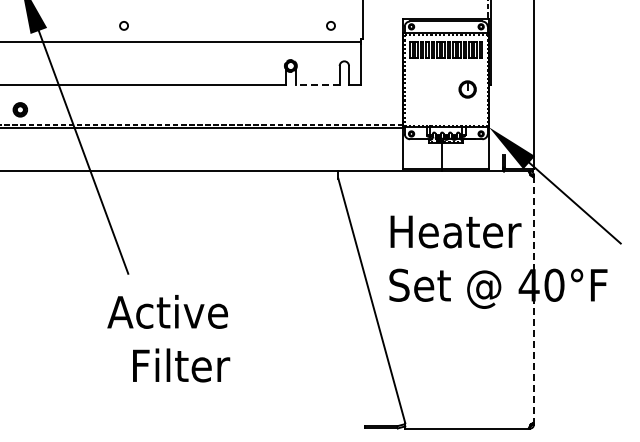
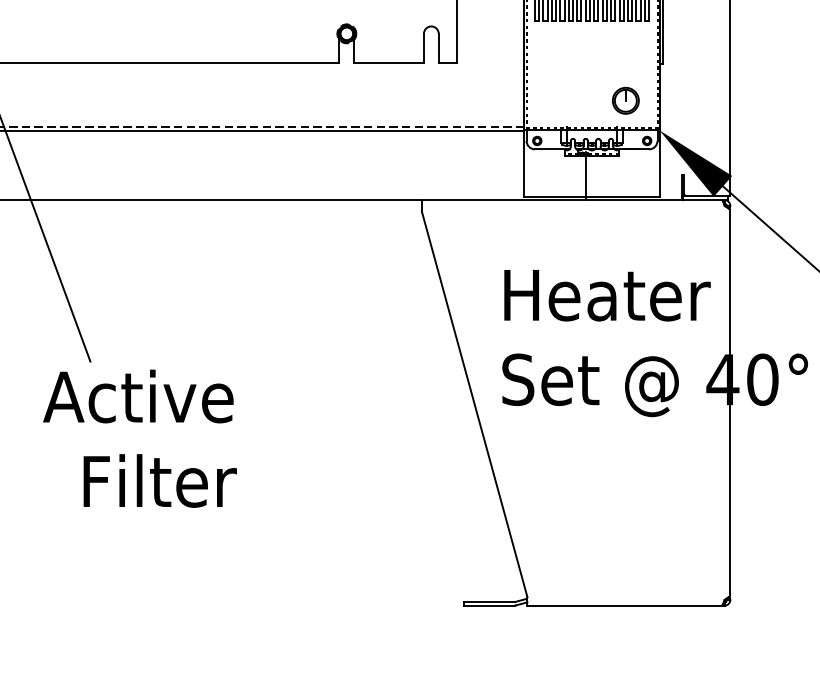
line: (317, 84) -> (388, 62), dashed -> solid
part: (467, 89) -> (625, 100), moved
line: (533, 300) -> (729, 403), dashed -> solid
text: (168, 338) -> (139, 438), moved

